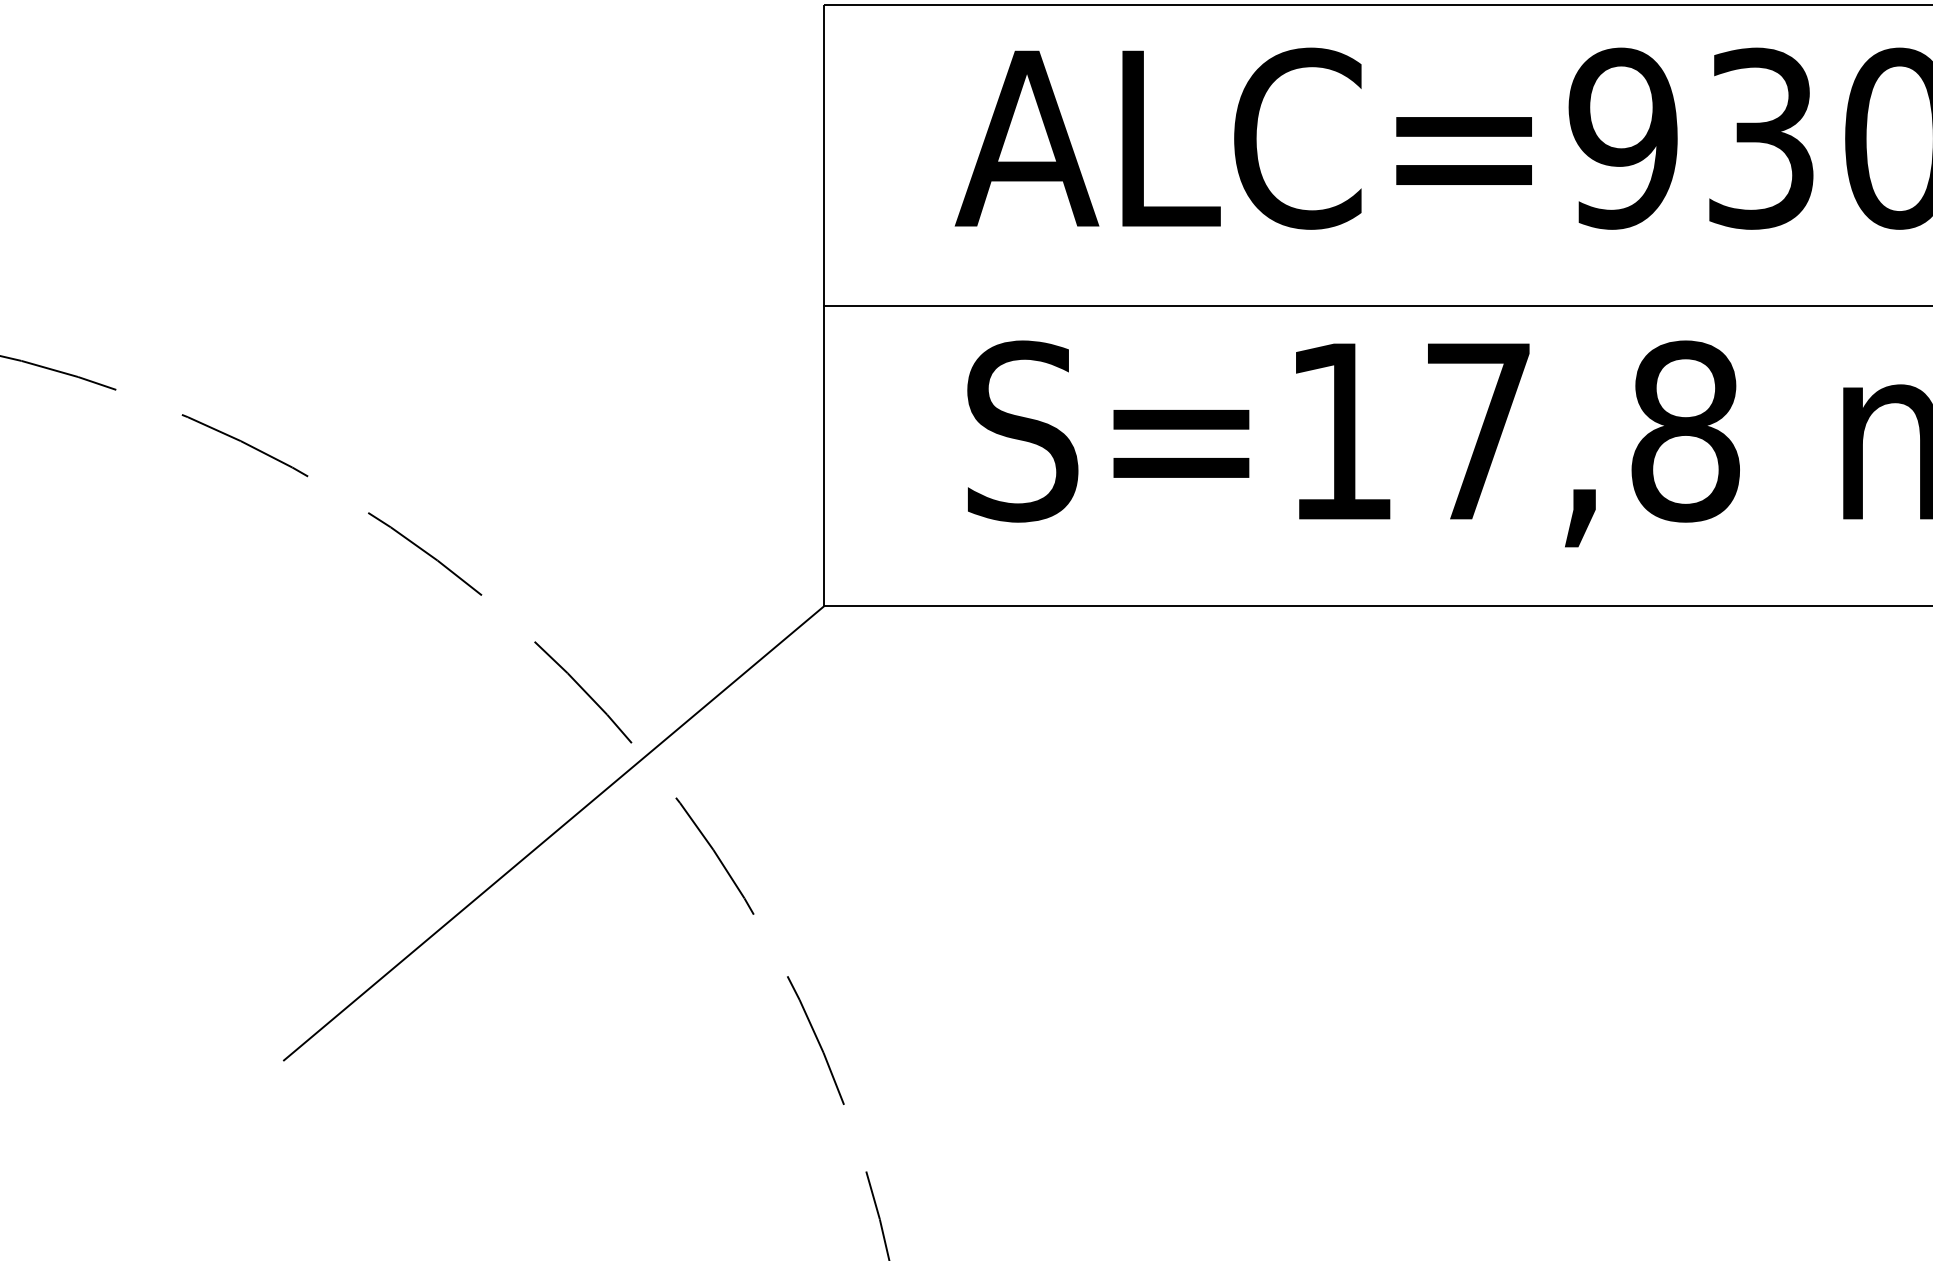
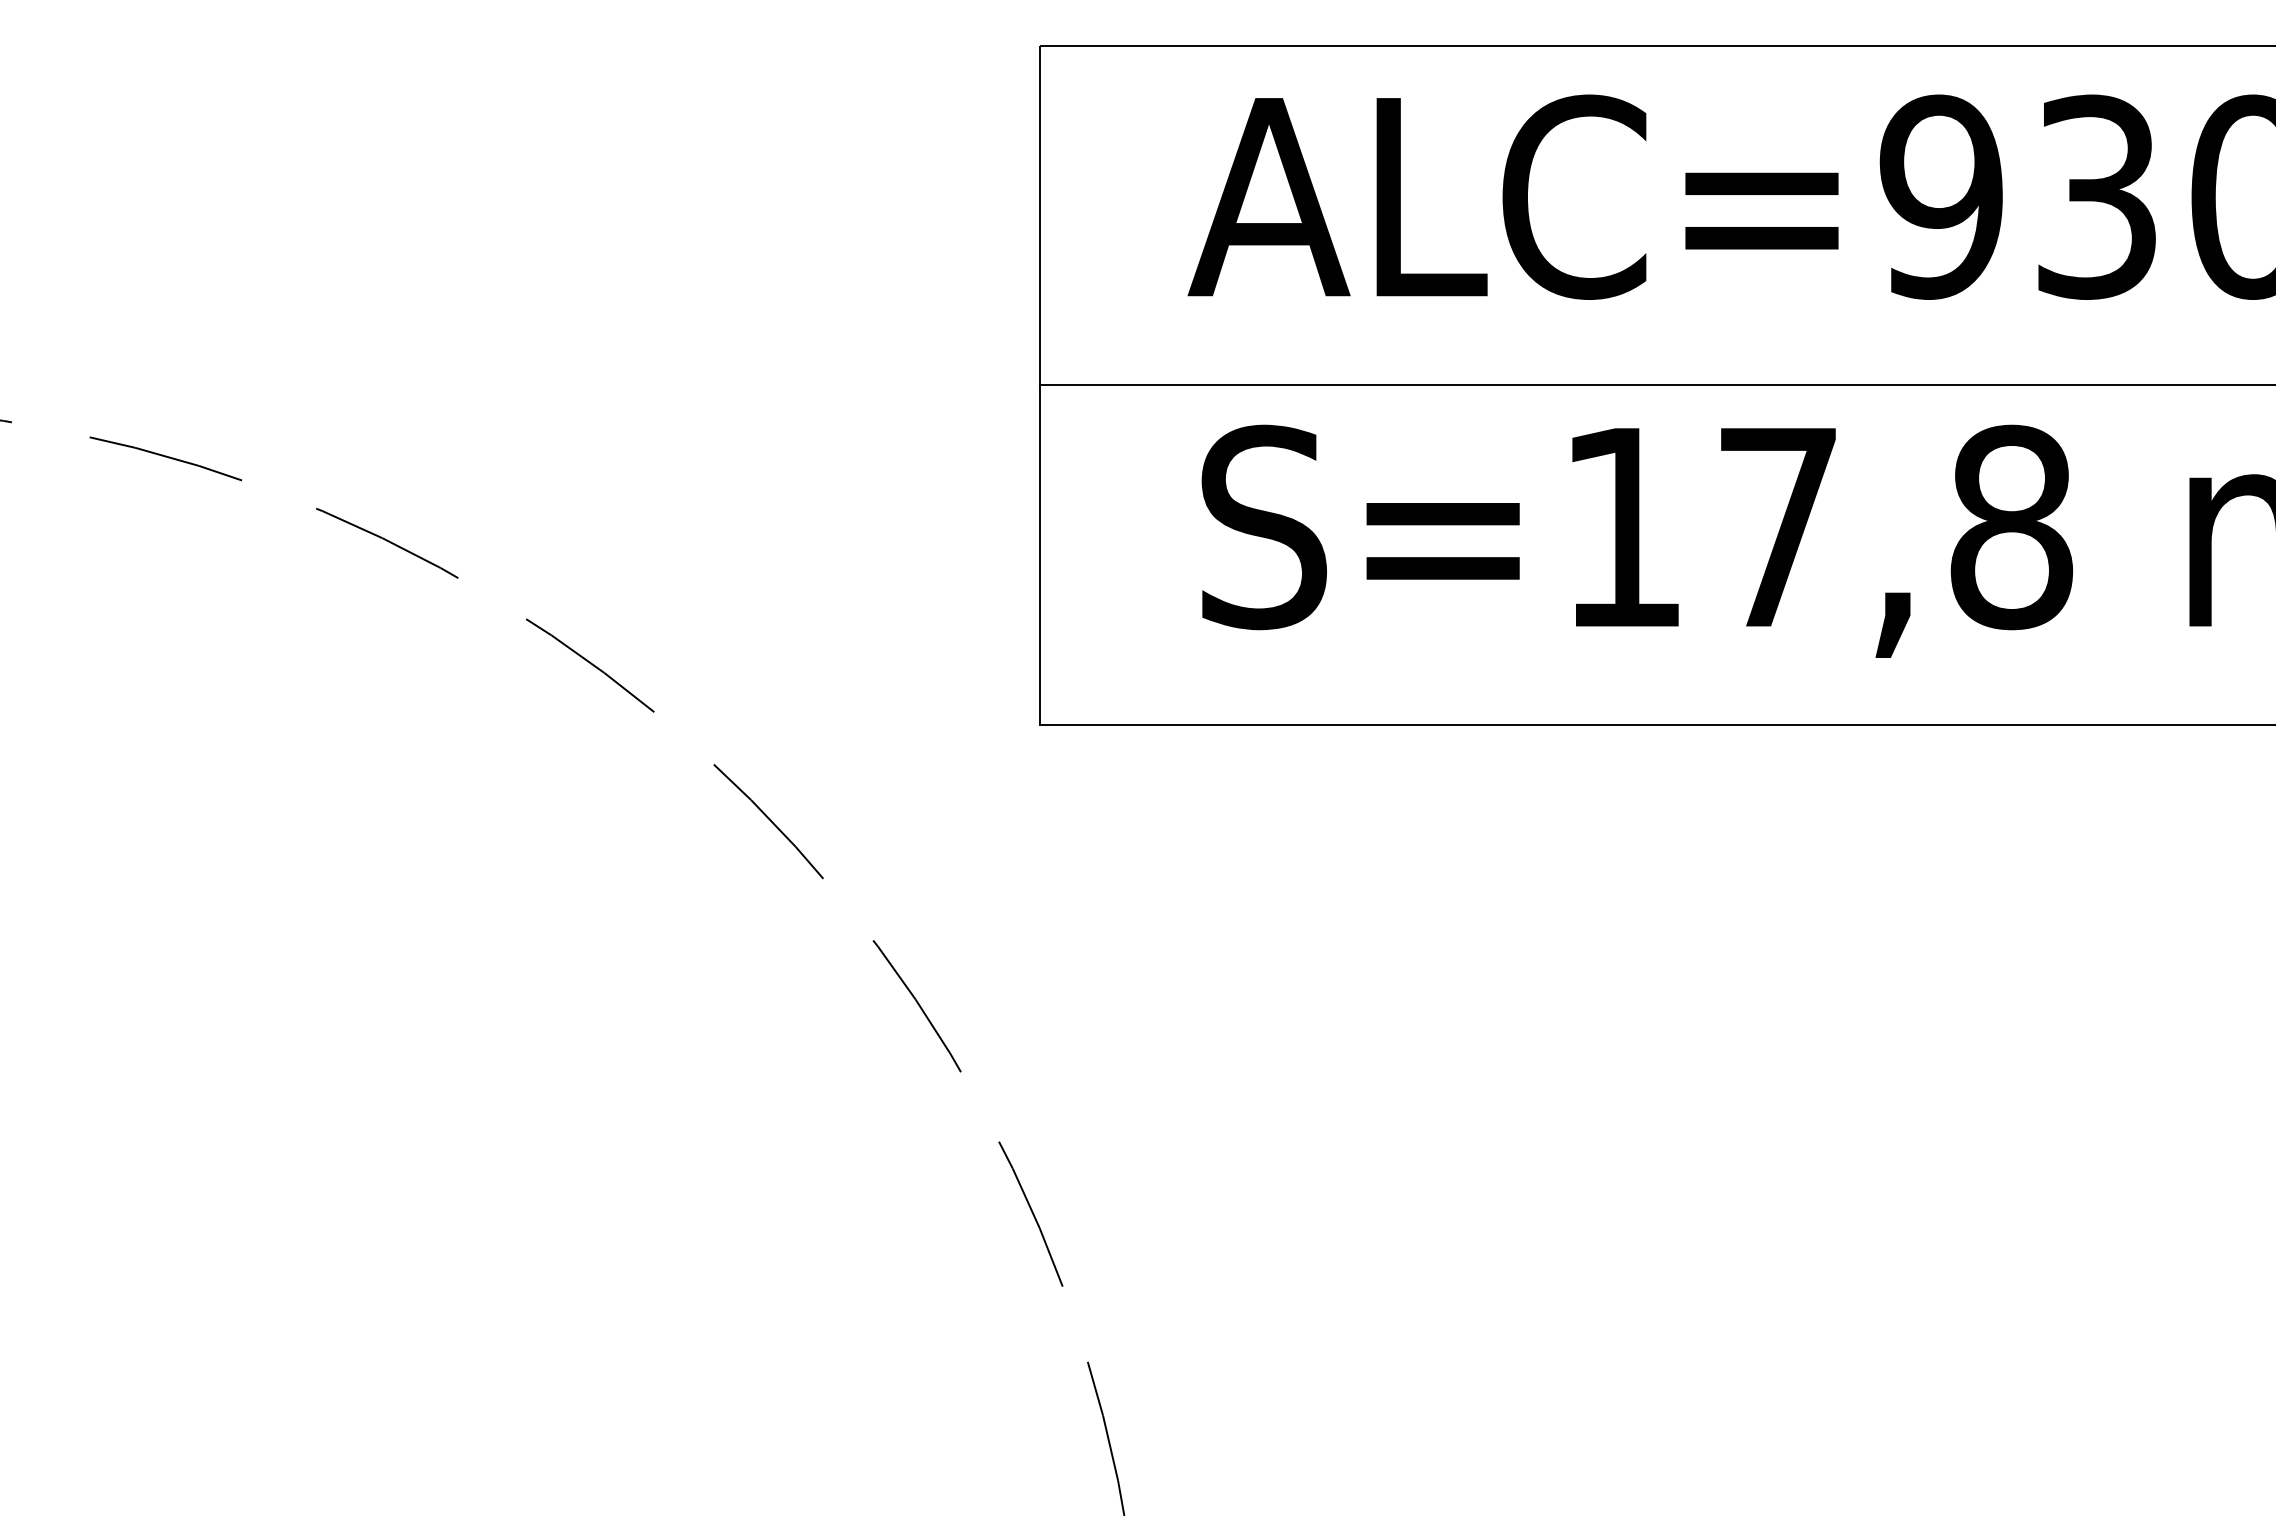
line: (553, 833) -> (735, 980), removed

